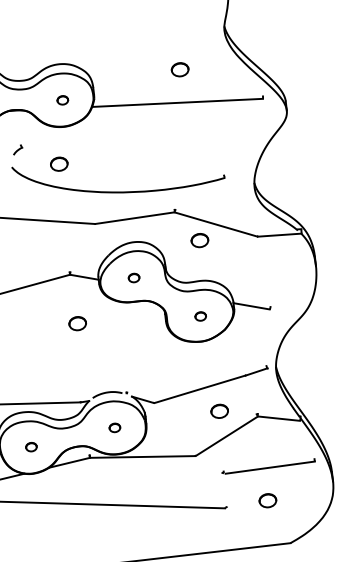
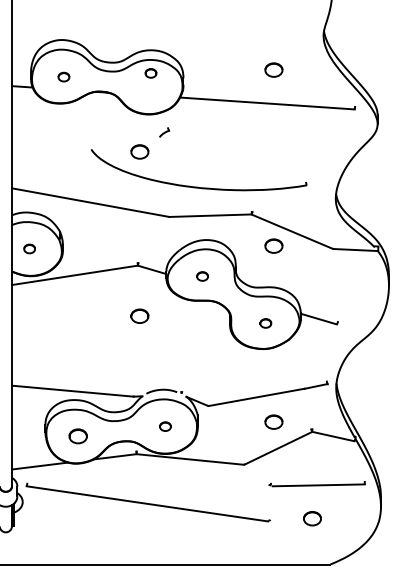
part: (62, 100) -> (150, 73), moved
part: (17, 149) -> (164, 132), moved
part: (31, 447) -> (78, 436), size x1.6

